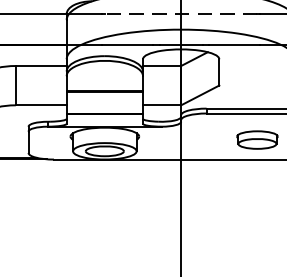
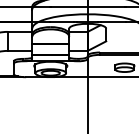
line: (180, 13) -> (87, 6), dashed -> solid

